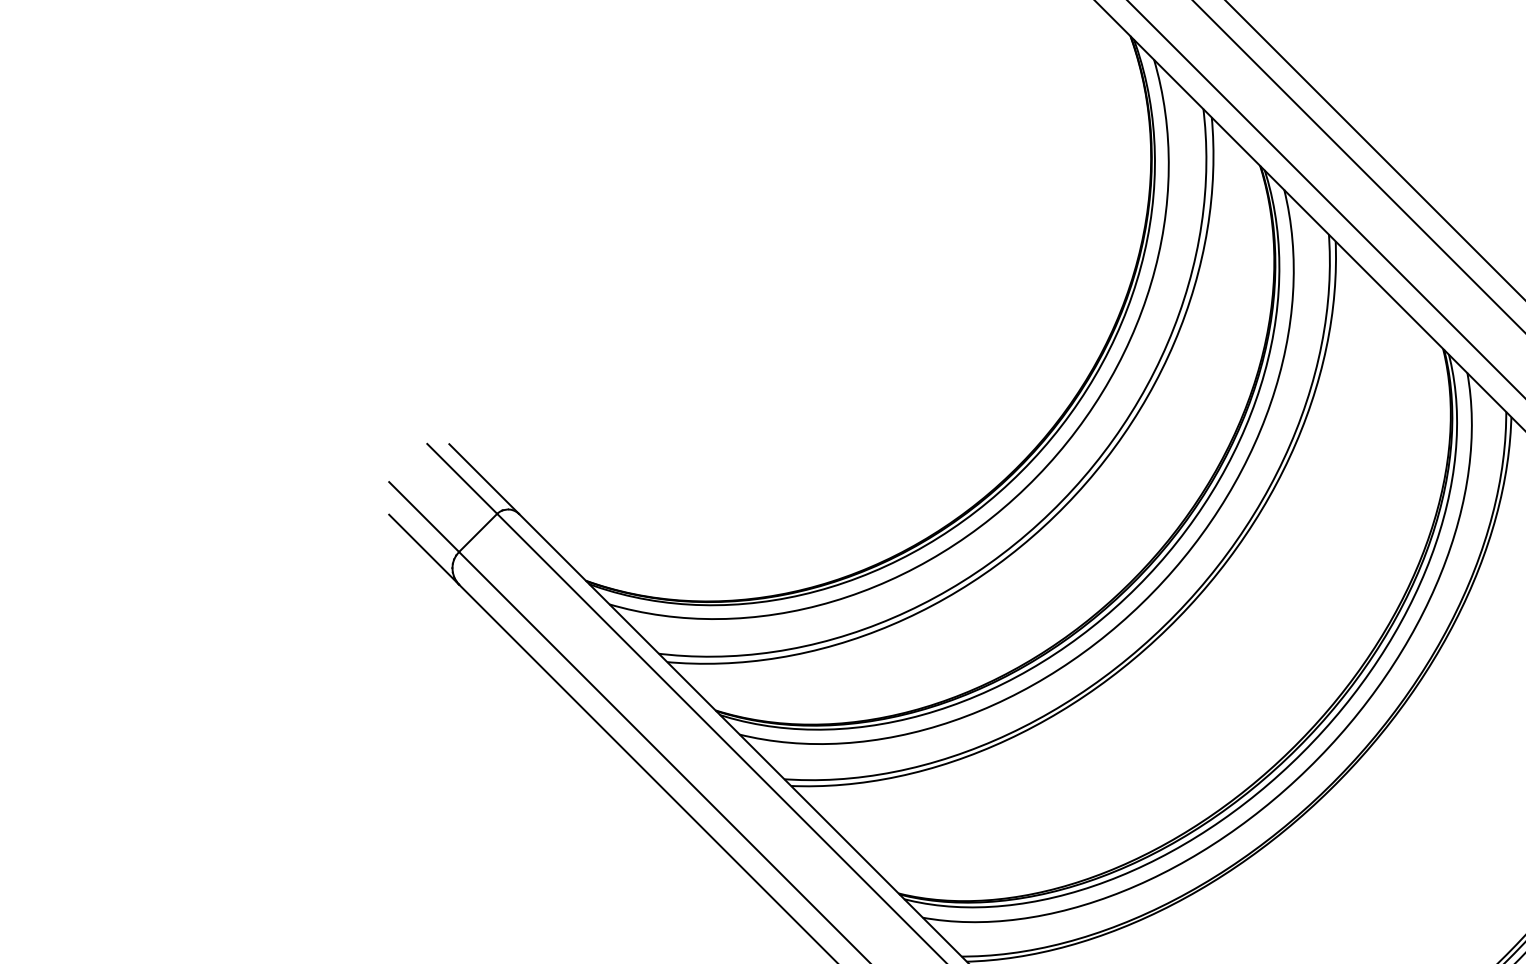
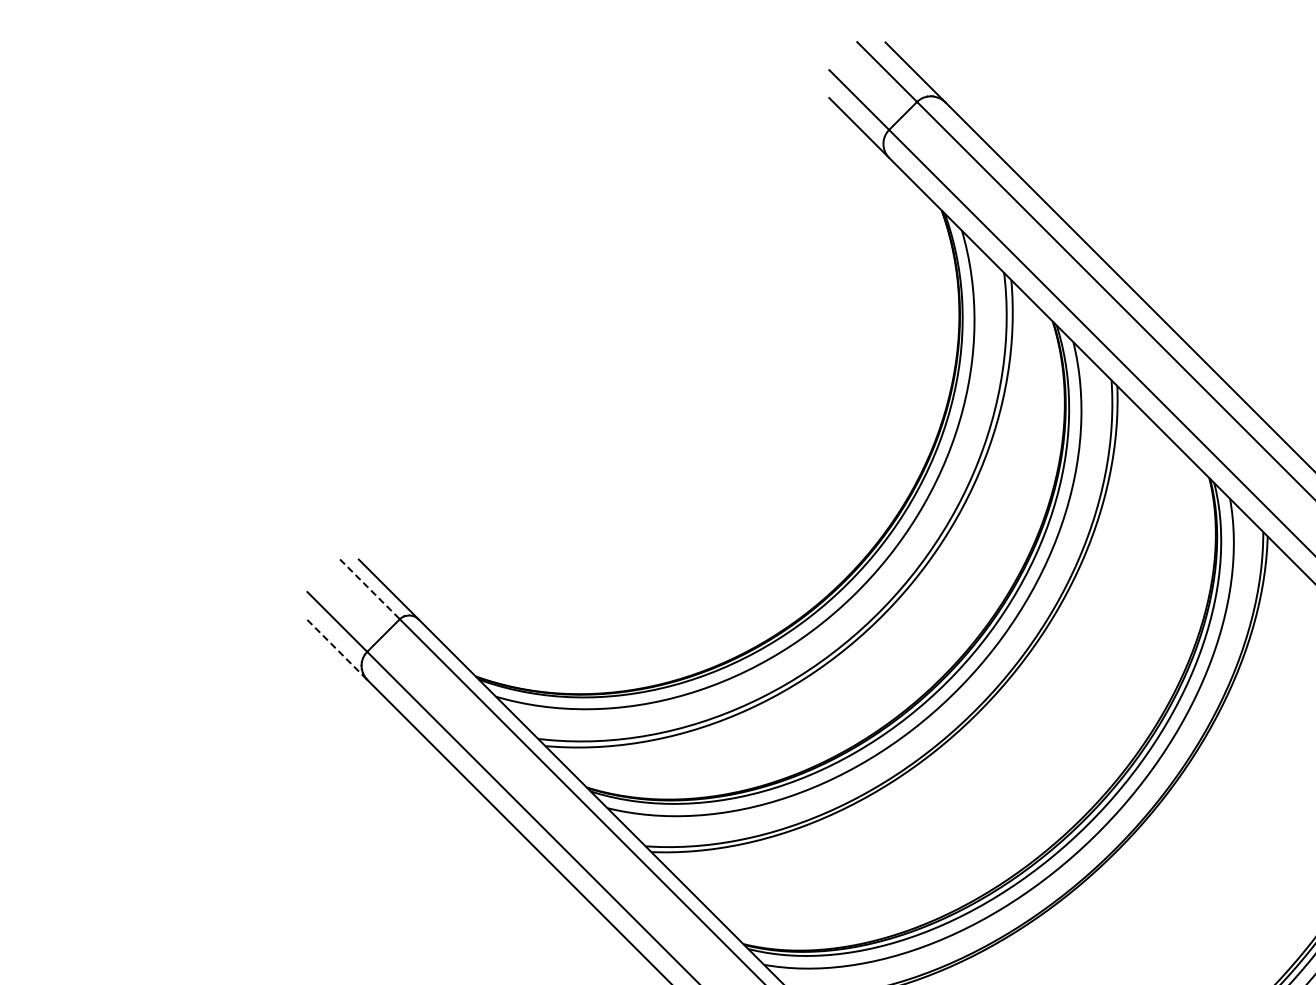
line: (462, 479) -> (370, 589), solid -> dashed
line: (424, 550) -> (337, 650), solid -> dashed

